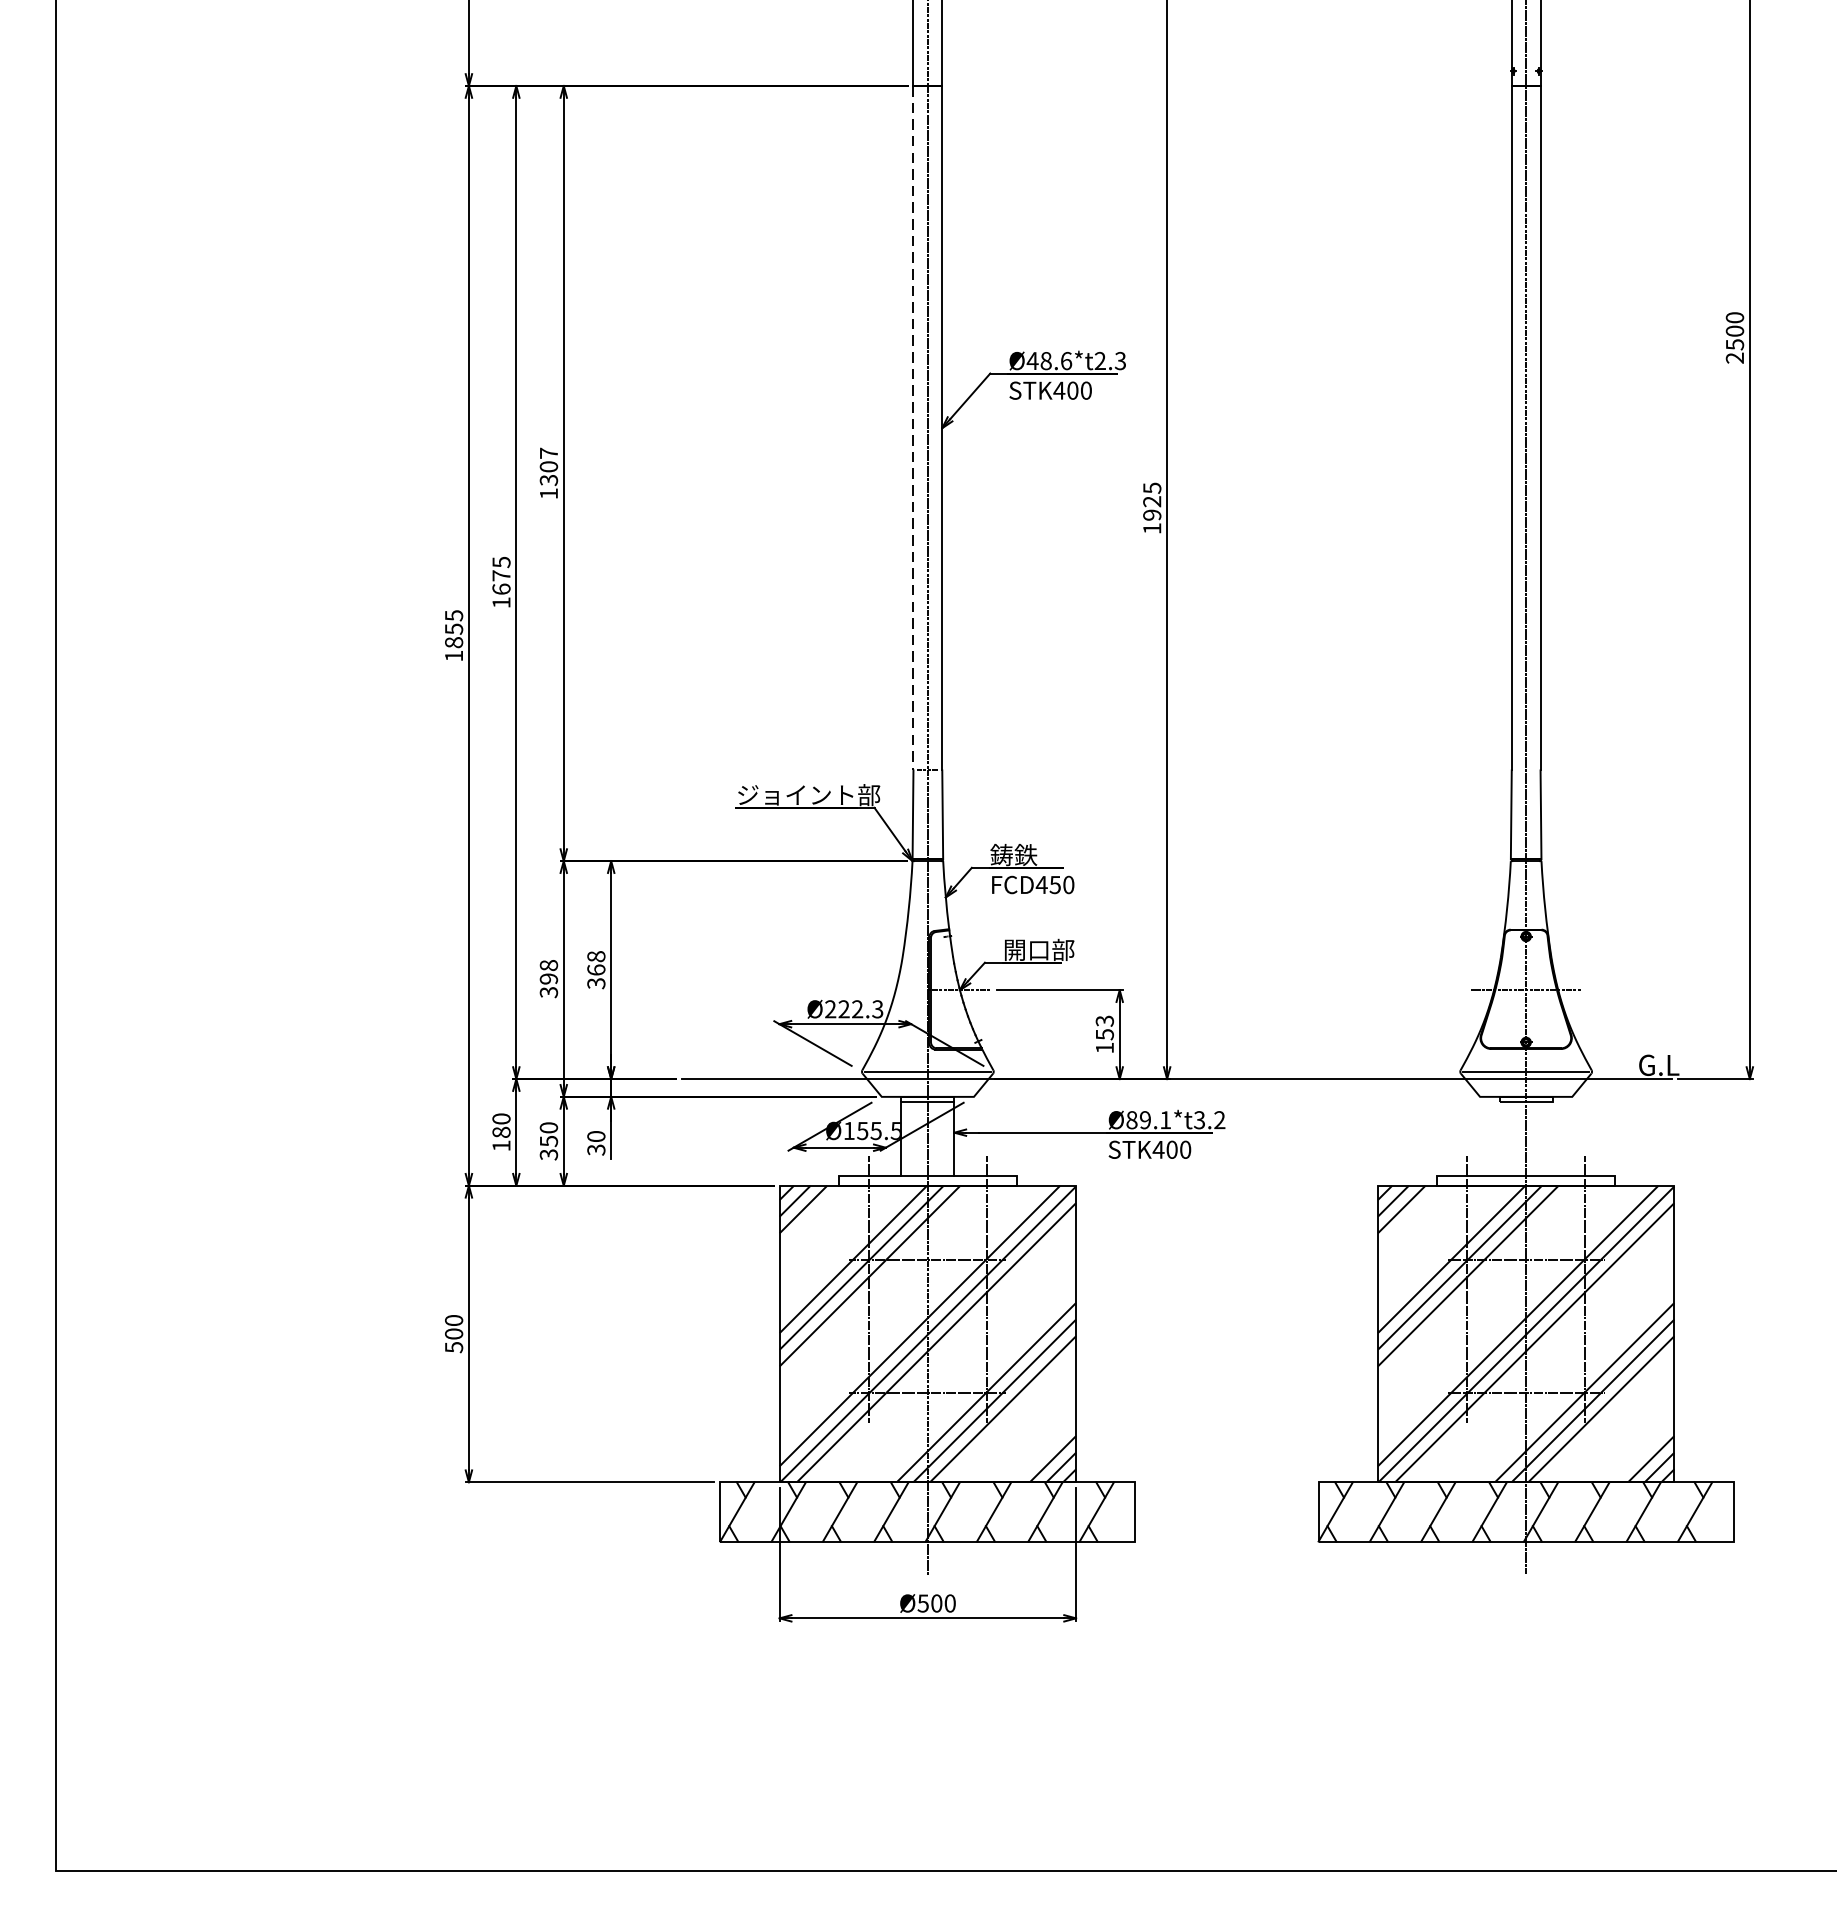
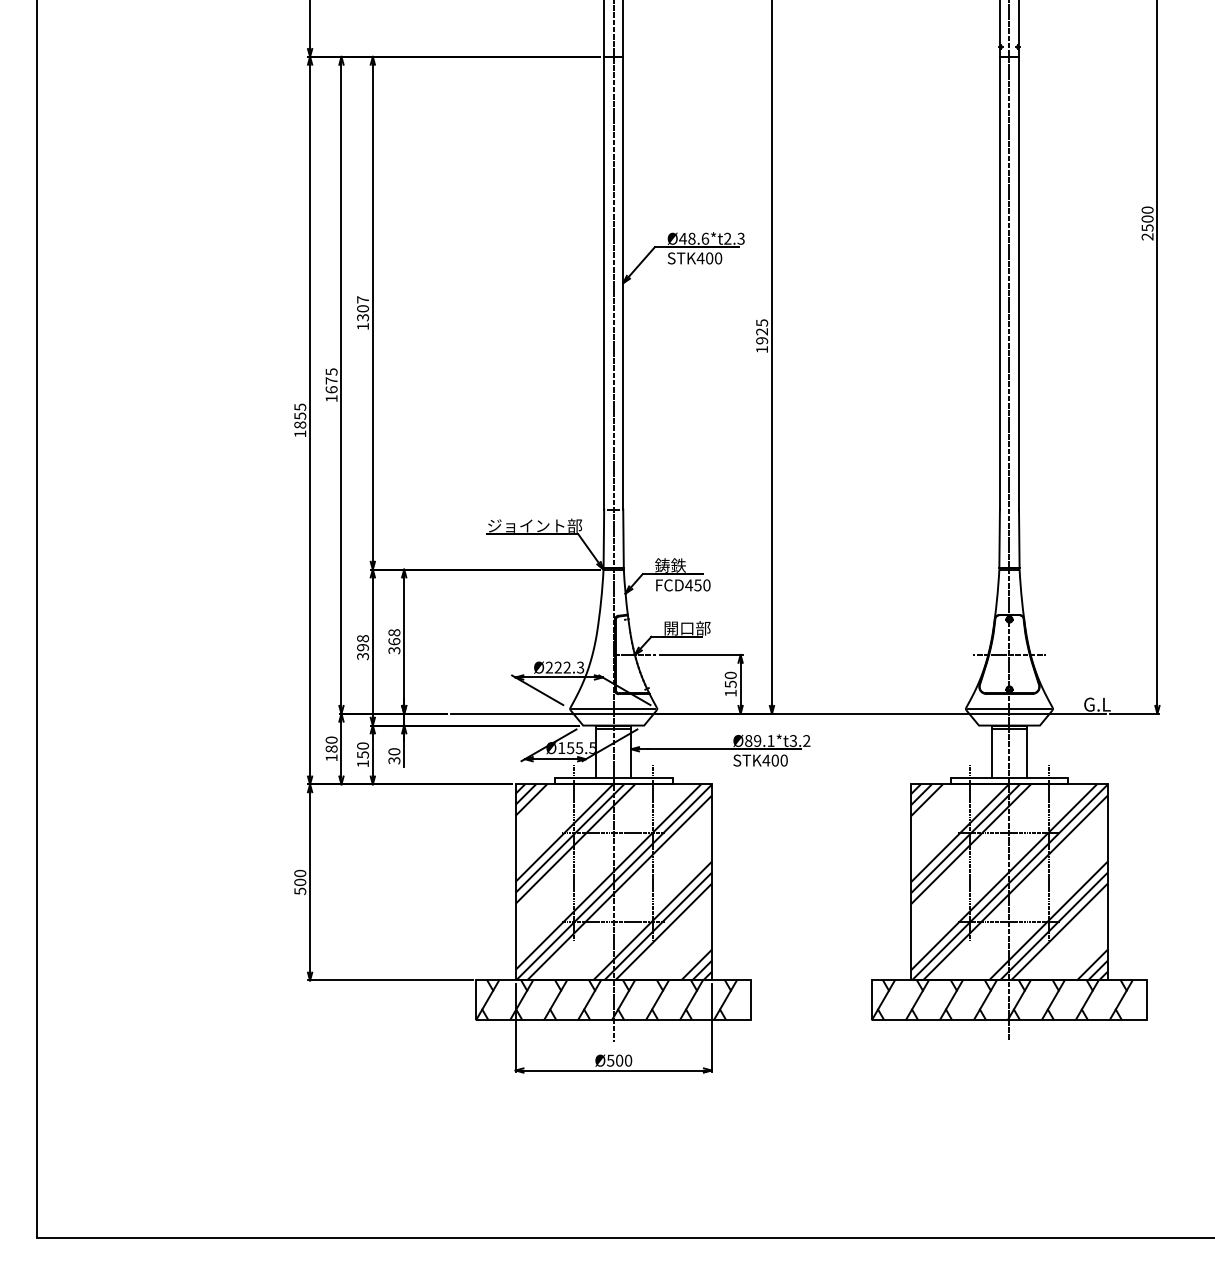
line: (913, 428) -> (604, 283), dashed -> solid
text: (1104, 1021) -> (730, 675), 153 -> 150
line: (1500, 1139) -> (992, 753), added
line: (1551, 1139) -> (1026, 753), added
text: (549, 1154) -> (363, 763), 350 -> 150

